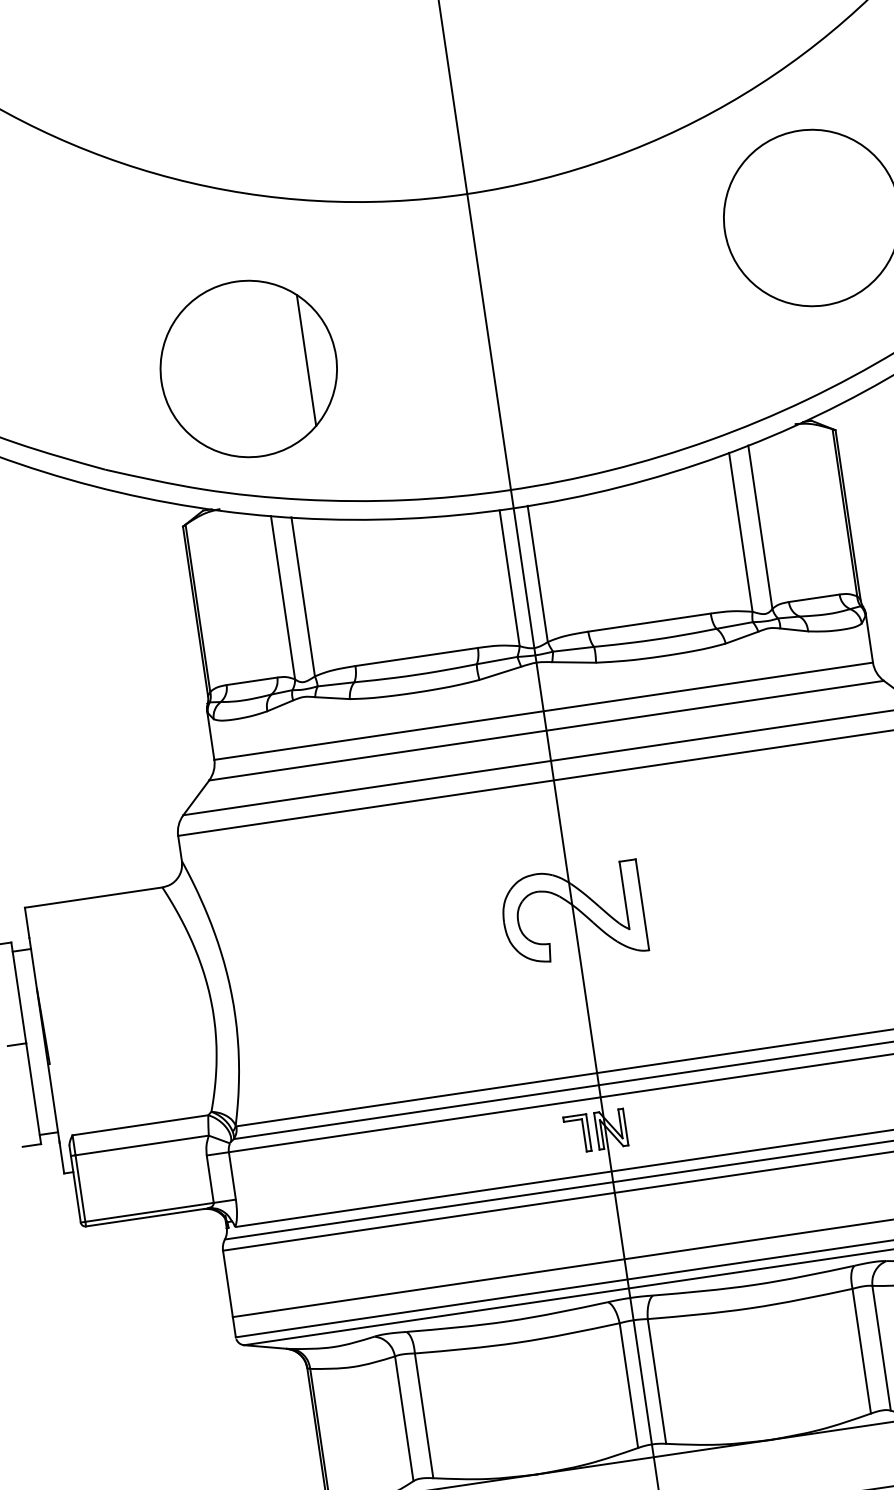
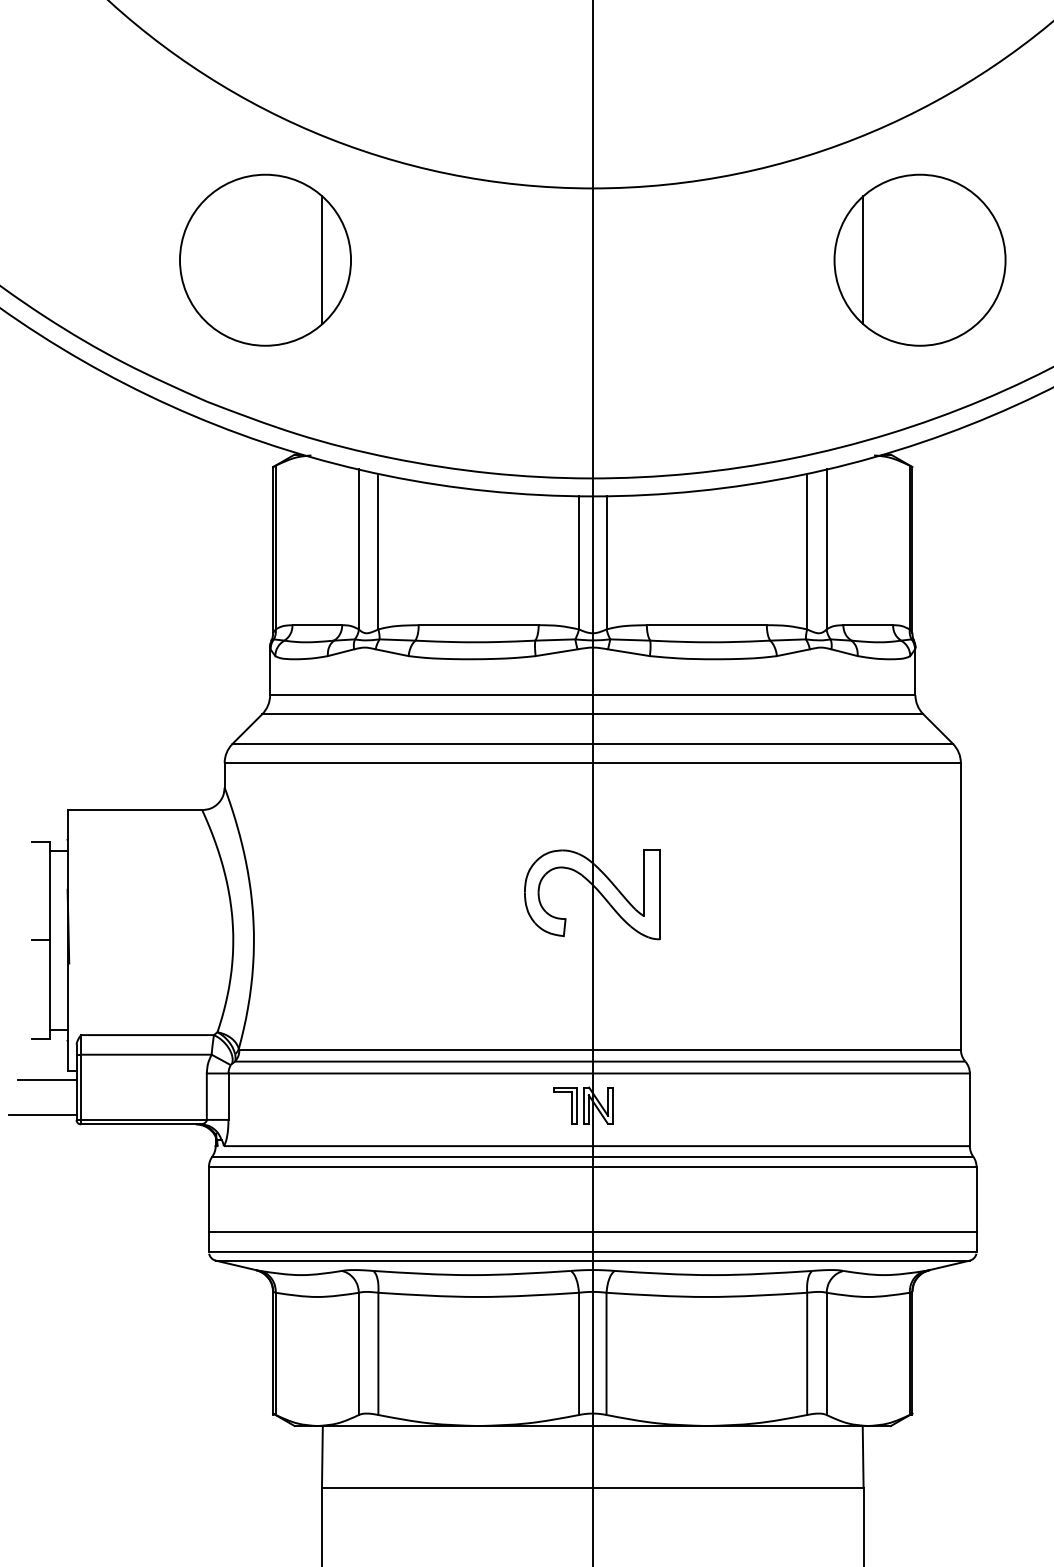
line: (754, 226) -> (863, 260), added
part: (248, 368) -> (265, 259), moved
line: (45, 1185) -> (47, 1079), added
line: (45, 1223) -> (42, 1115), added

